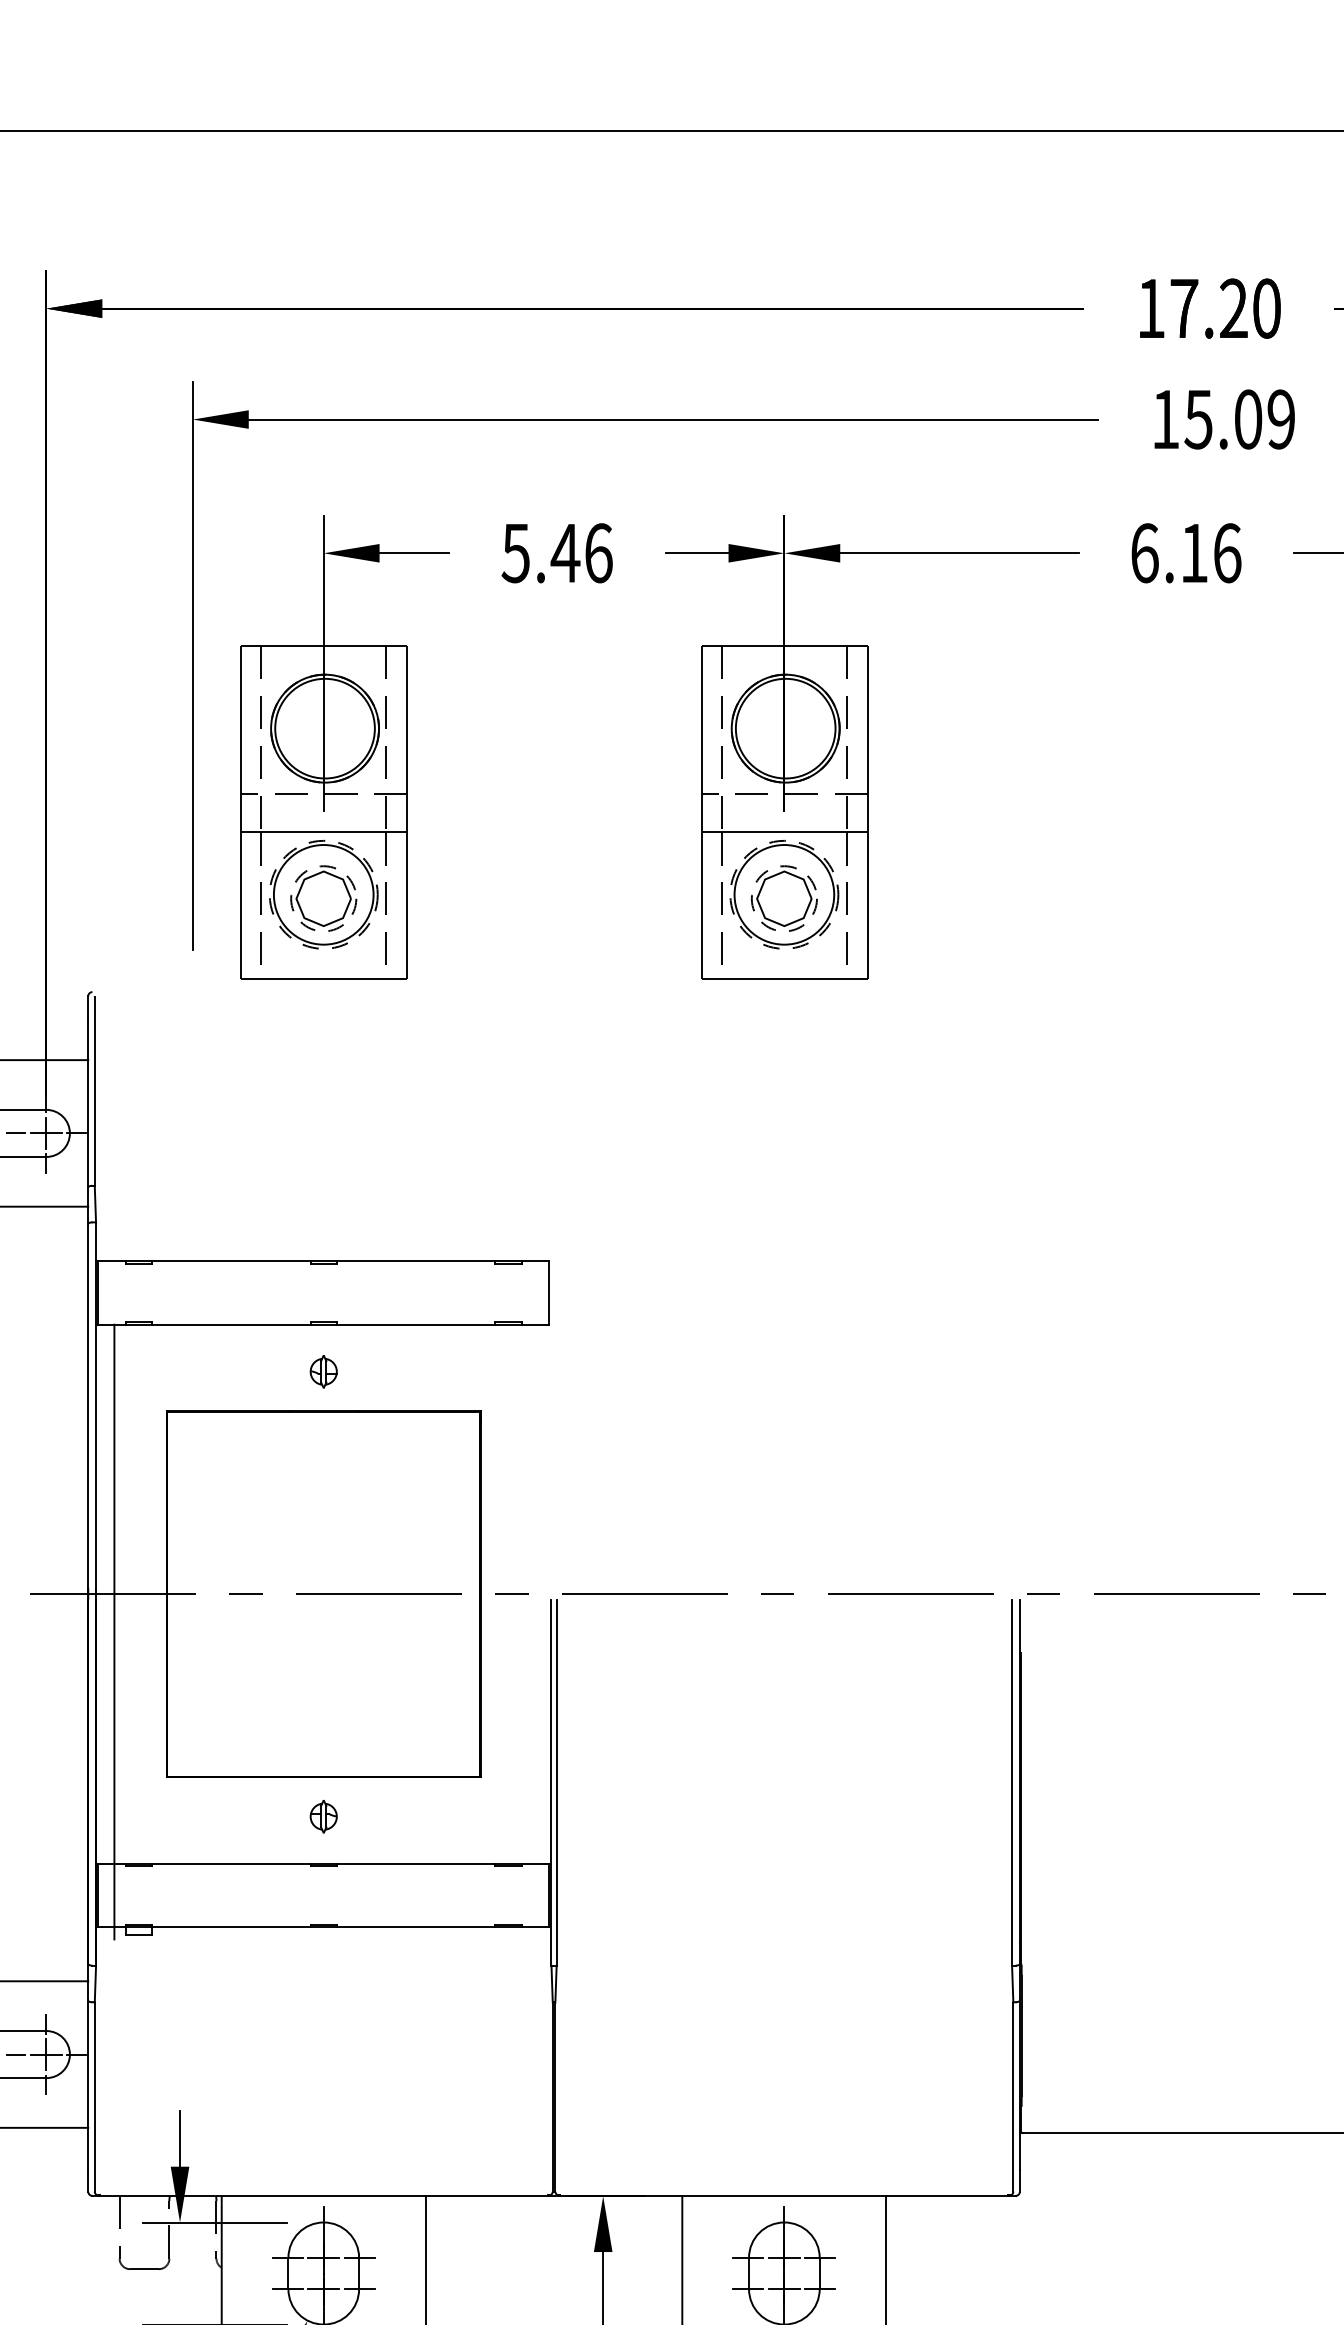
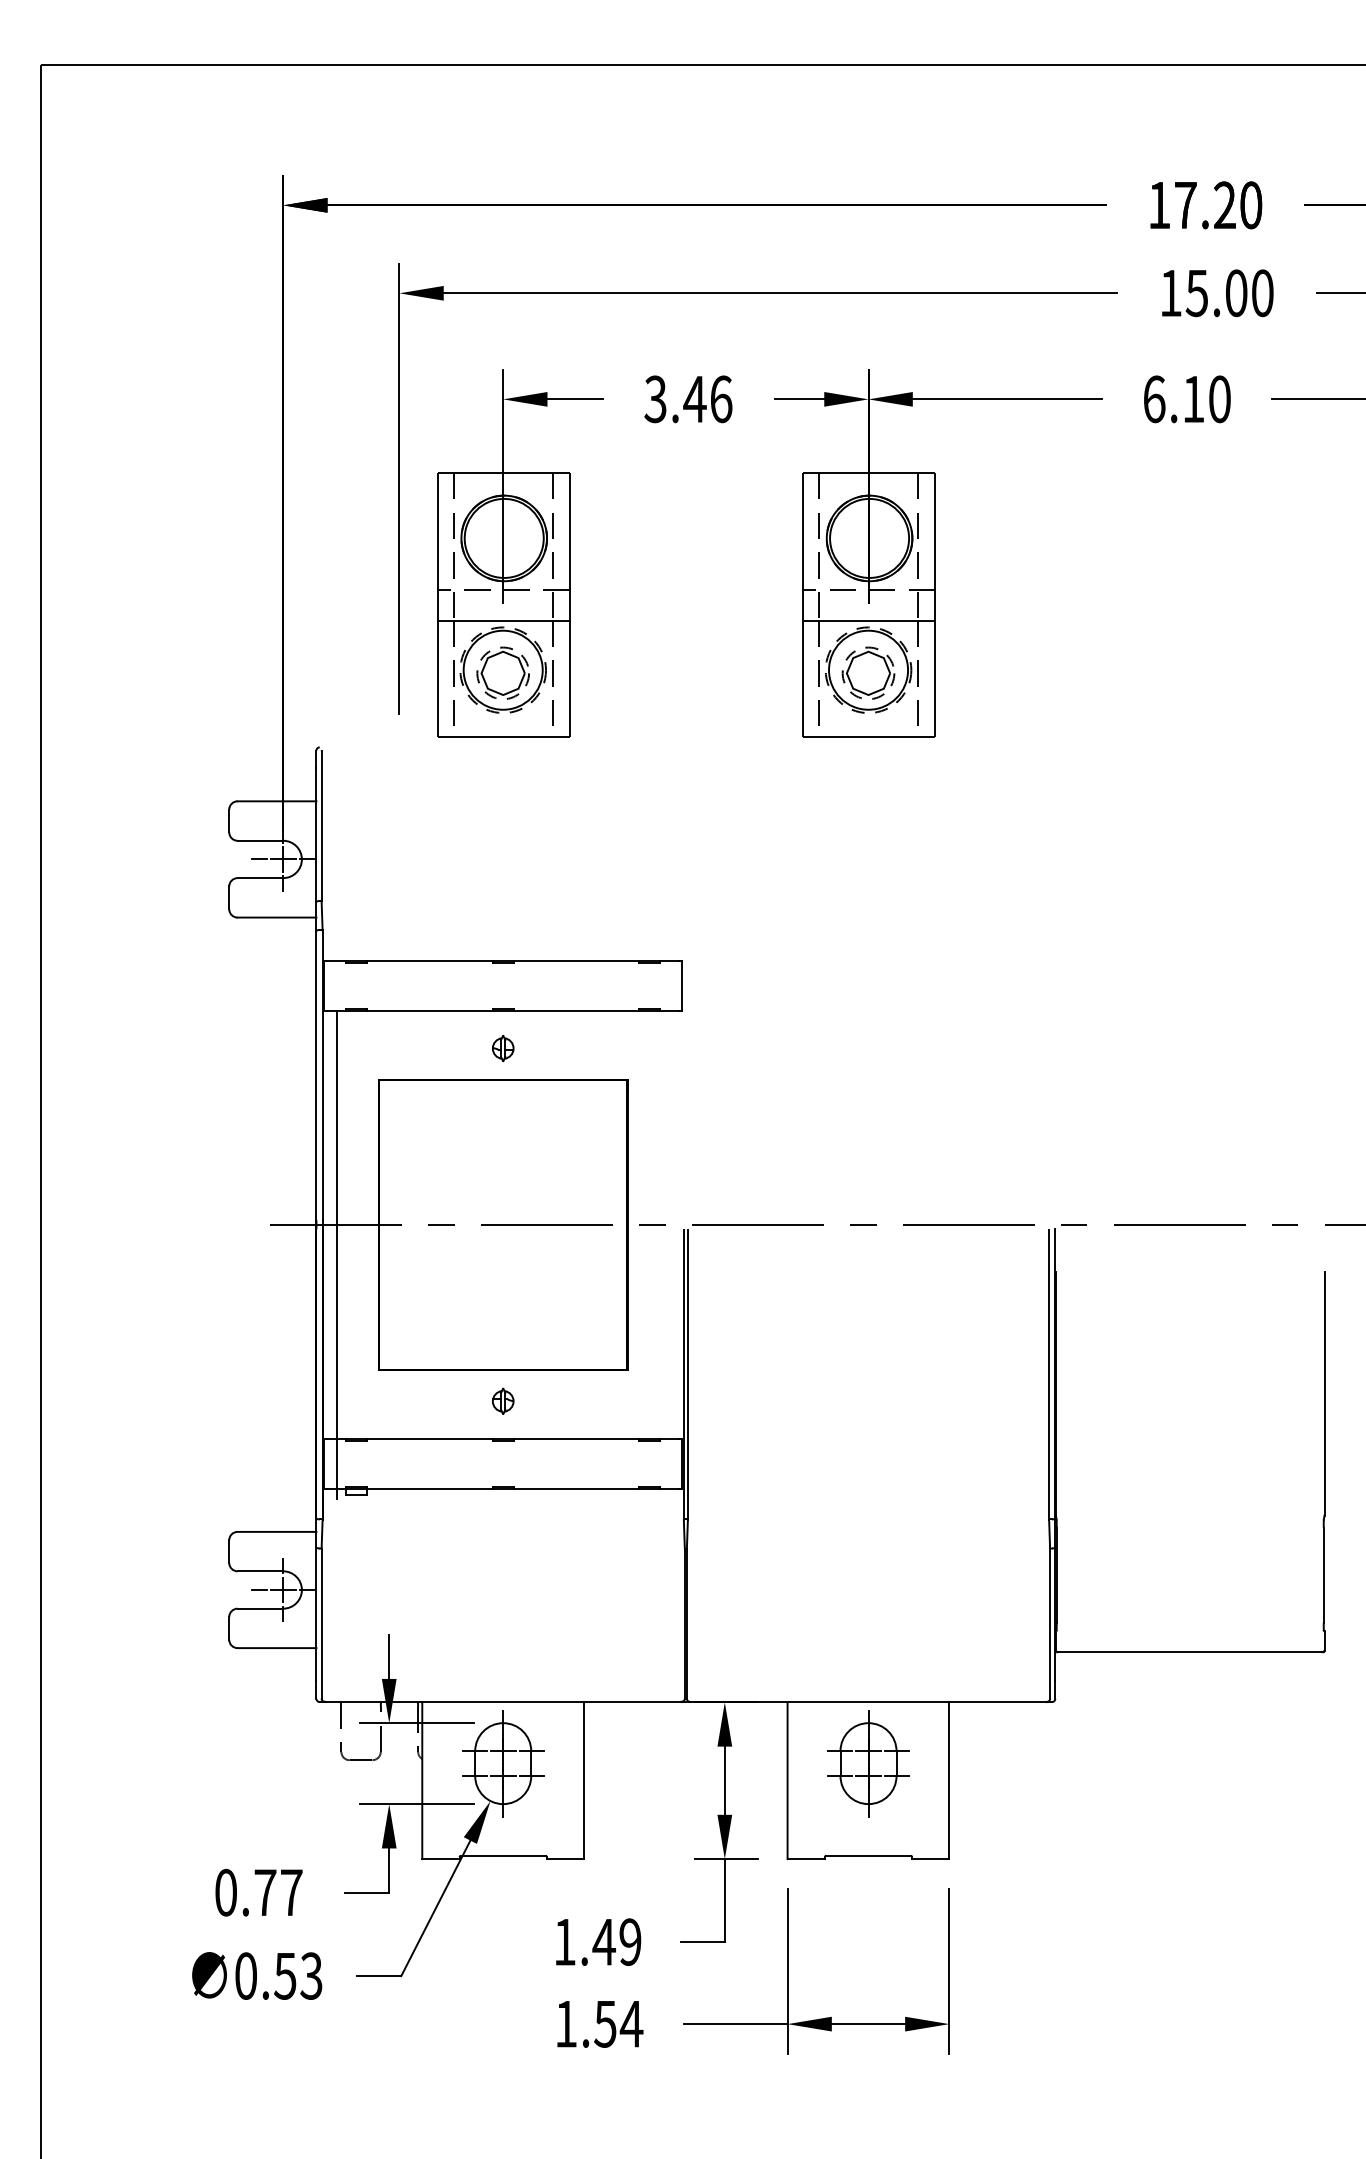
text: (1281, 419) -> (1262, 293), 15.09 -> 15.00
text: (515, 552) -> (655, 398), 5.46 -> 3.46
text: (1226, 553) -> (1219, 399), 6.16 -> 6.10

